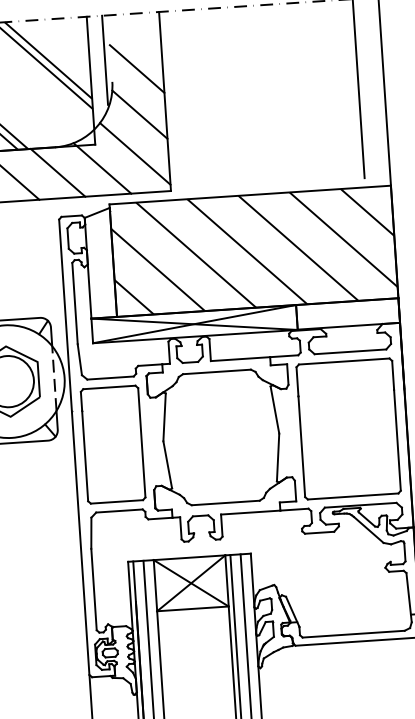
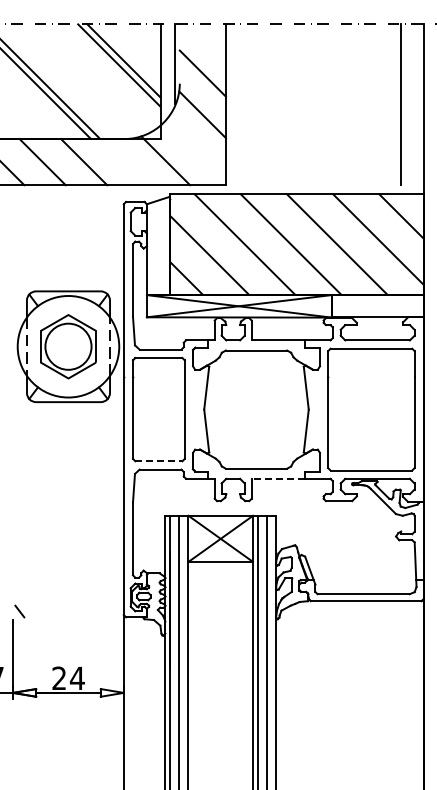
line: (134, 153) -> (195, 149), removed
line: (57, 173) -> (125, 162), removed
line: (116, 502) -> (158, 461), solid -> dashed
line: (250, 512) -> (278, 478), solid -> dashed

